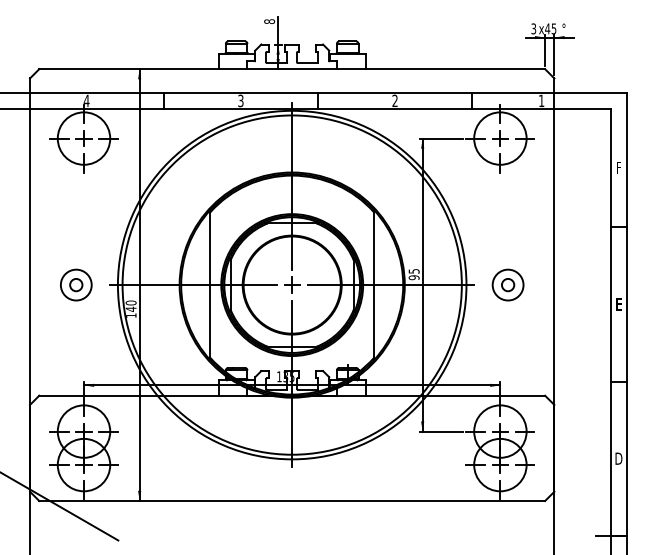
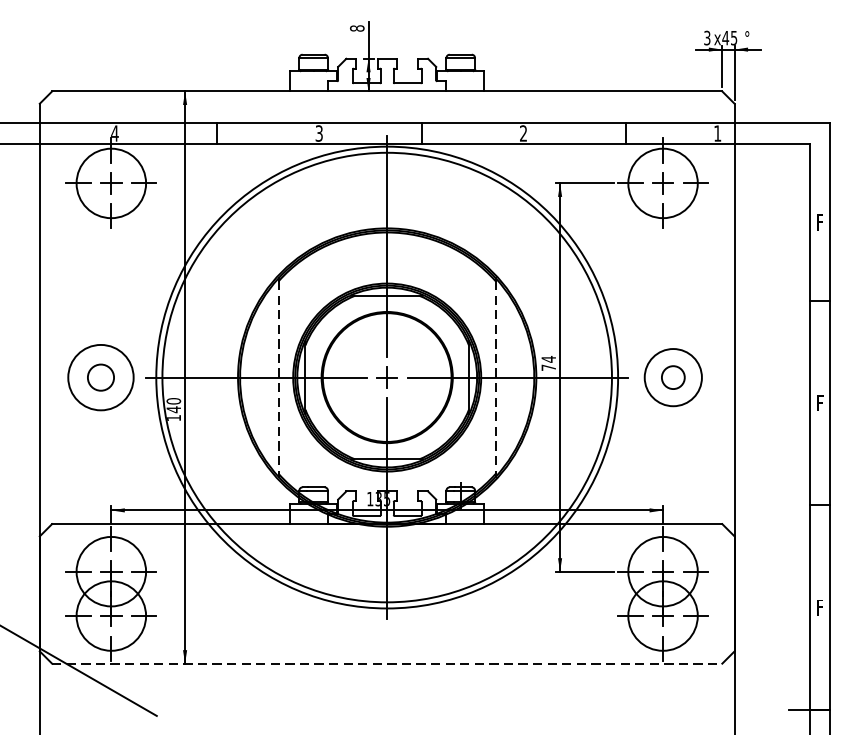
text: (413, 274) -> (547, 363), 95 -> 74
part: (76, 284) -> (101, 376), size x1.6
part: (507, 284) -> (672, 376), size x1.4
line: (210, 285) -> (278, 378), solid -> dashed
line: (373, 285) -> (494, 378), solid -> dashed
text: (618, 304) -> (819, 403), E -> F
text: (618, 458) -> (819, 607), D -> F
line: (292, 501) -> (387, 664), solid -> dashed

